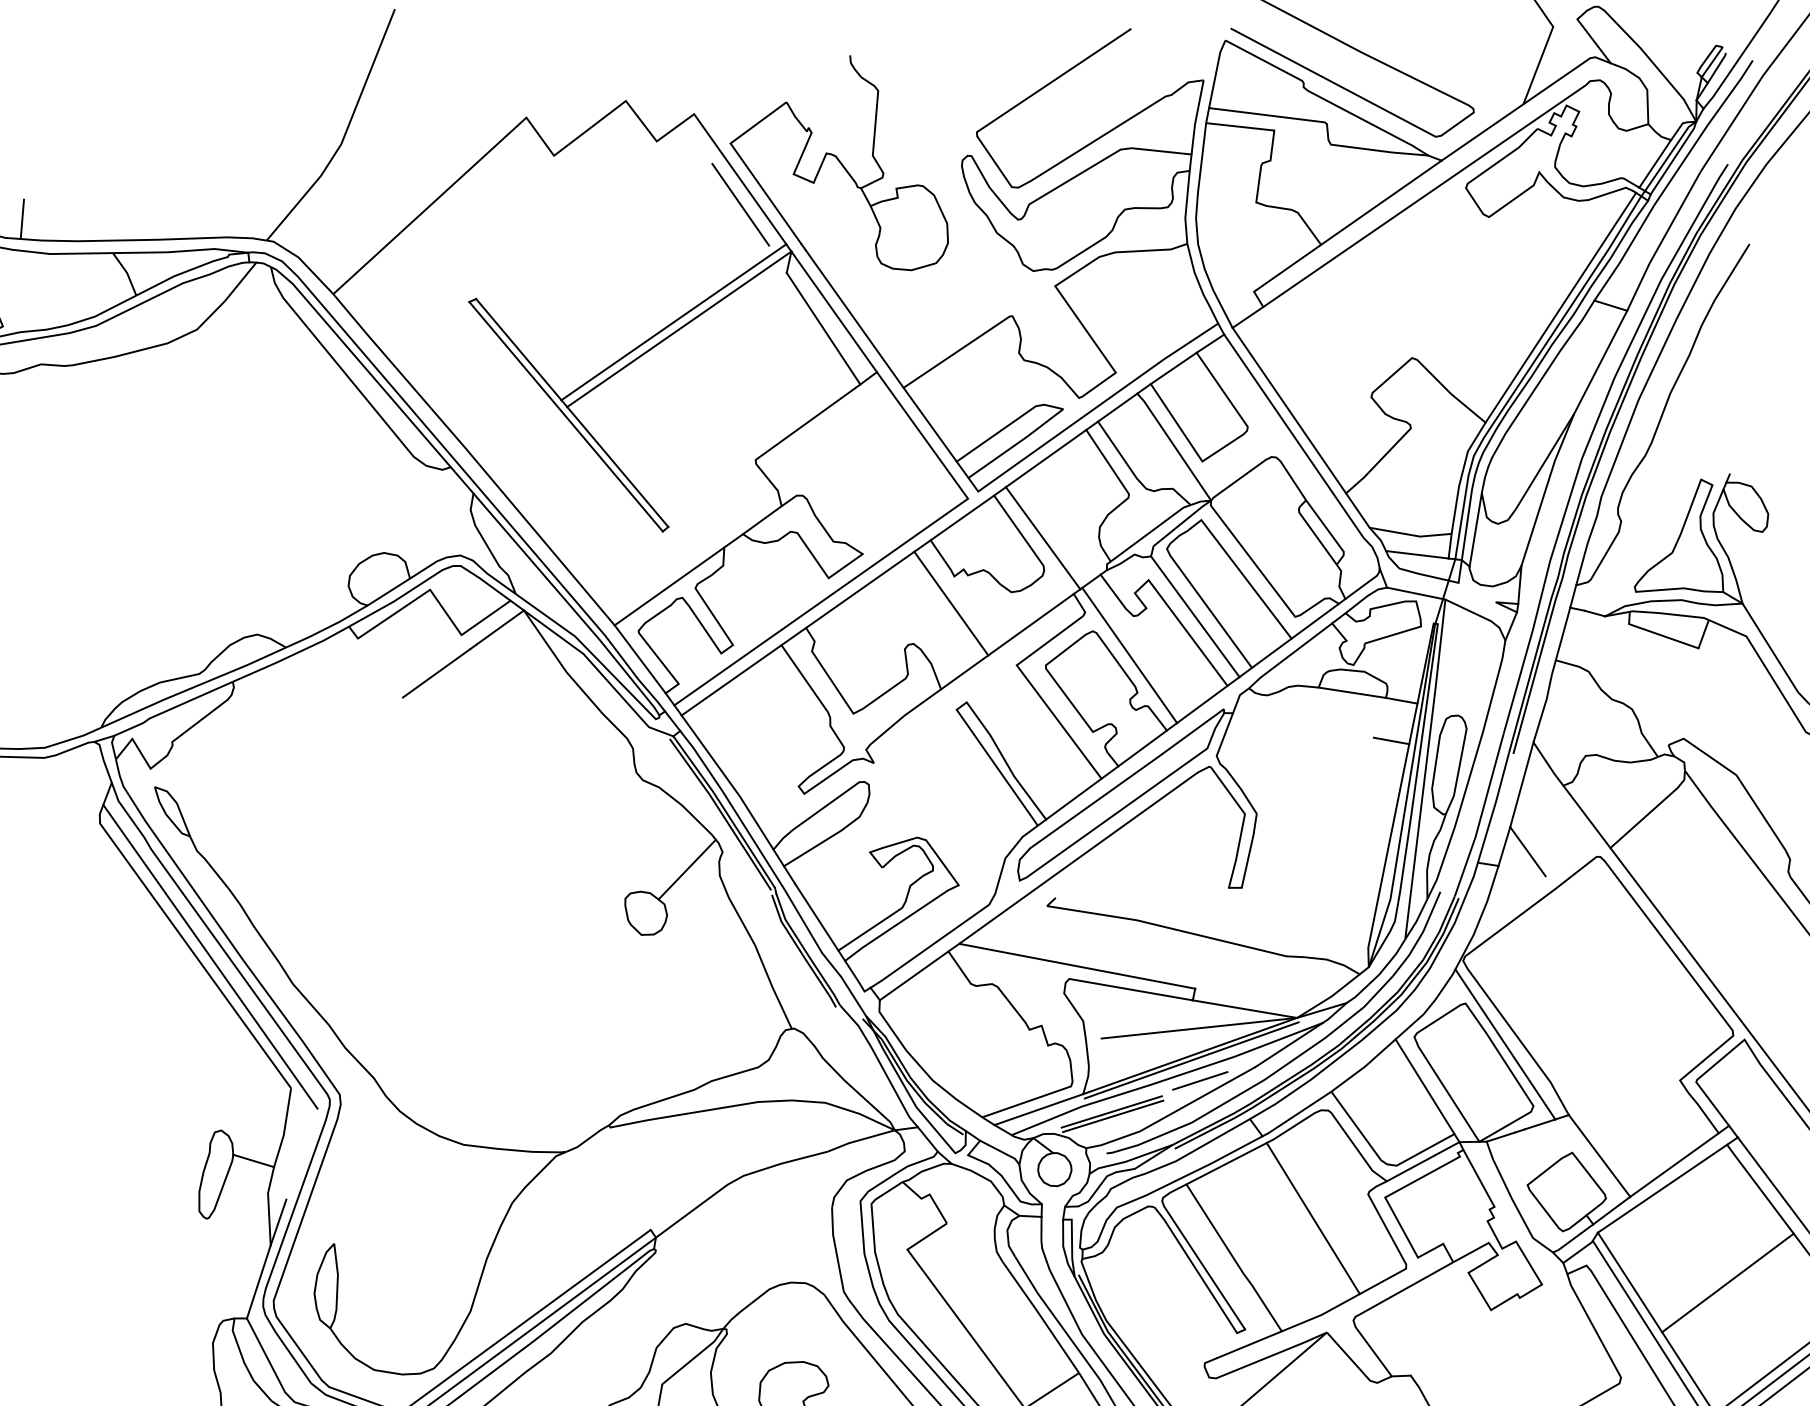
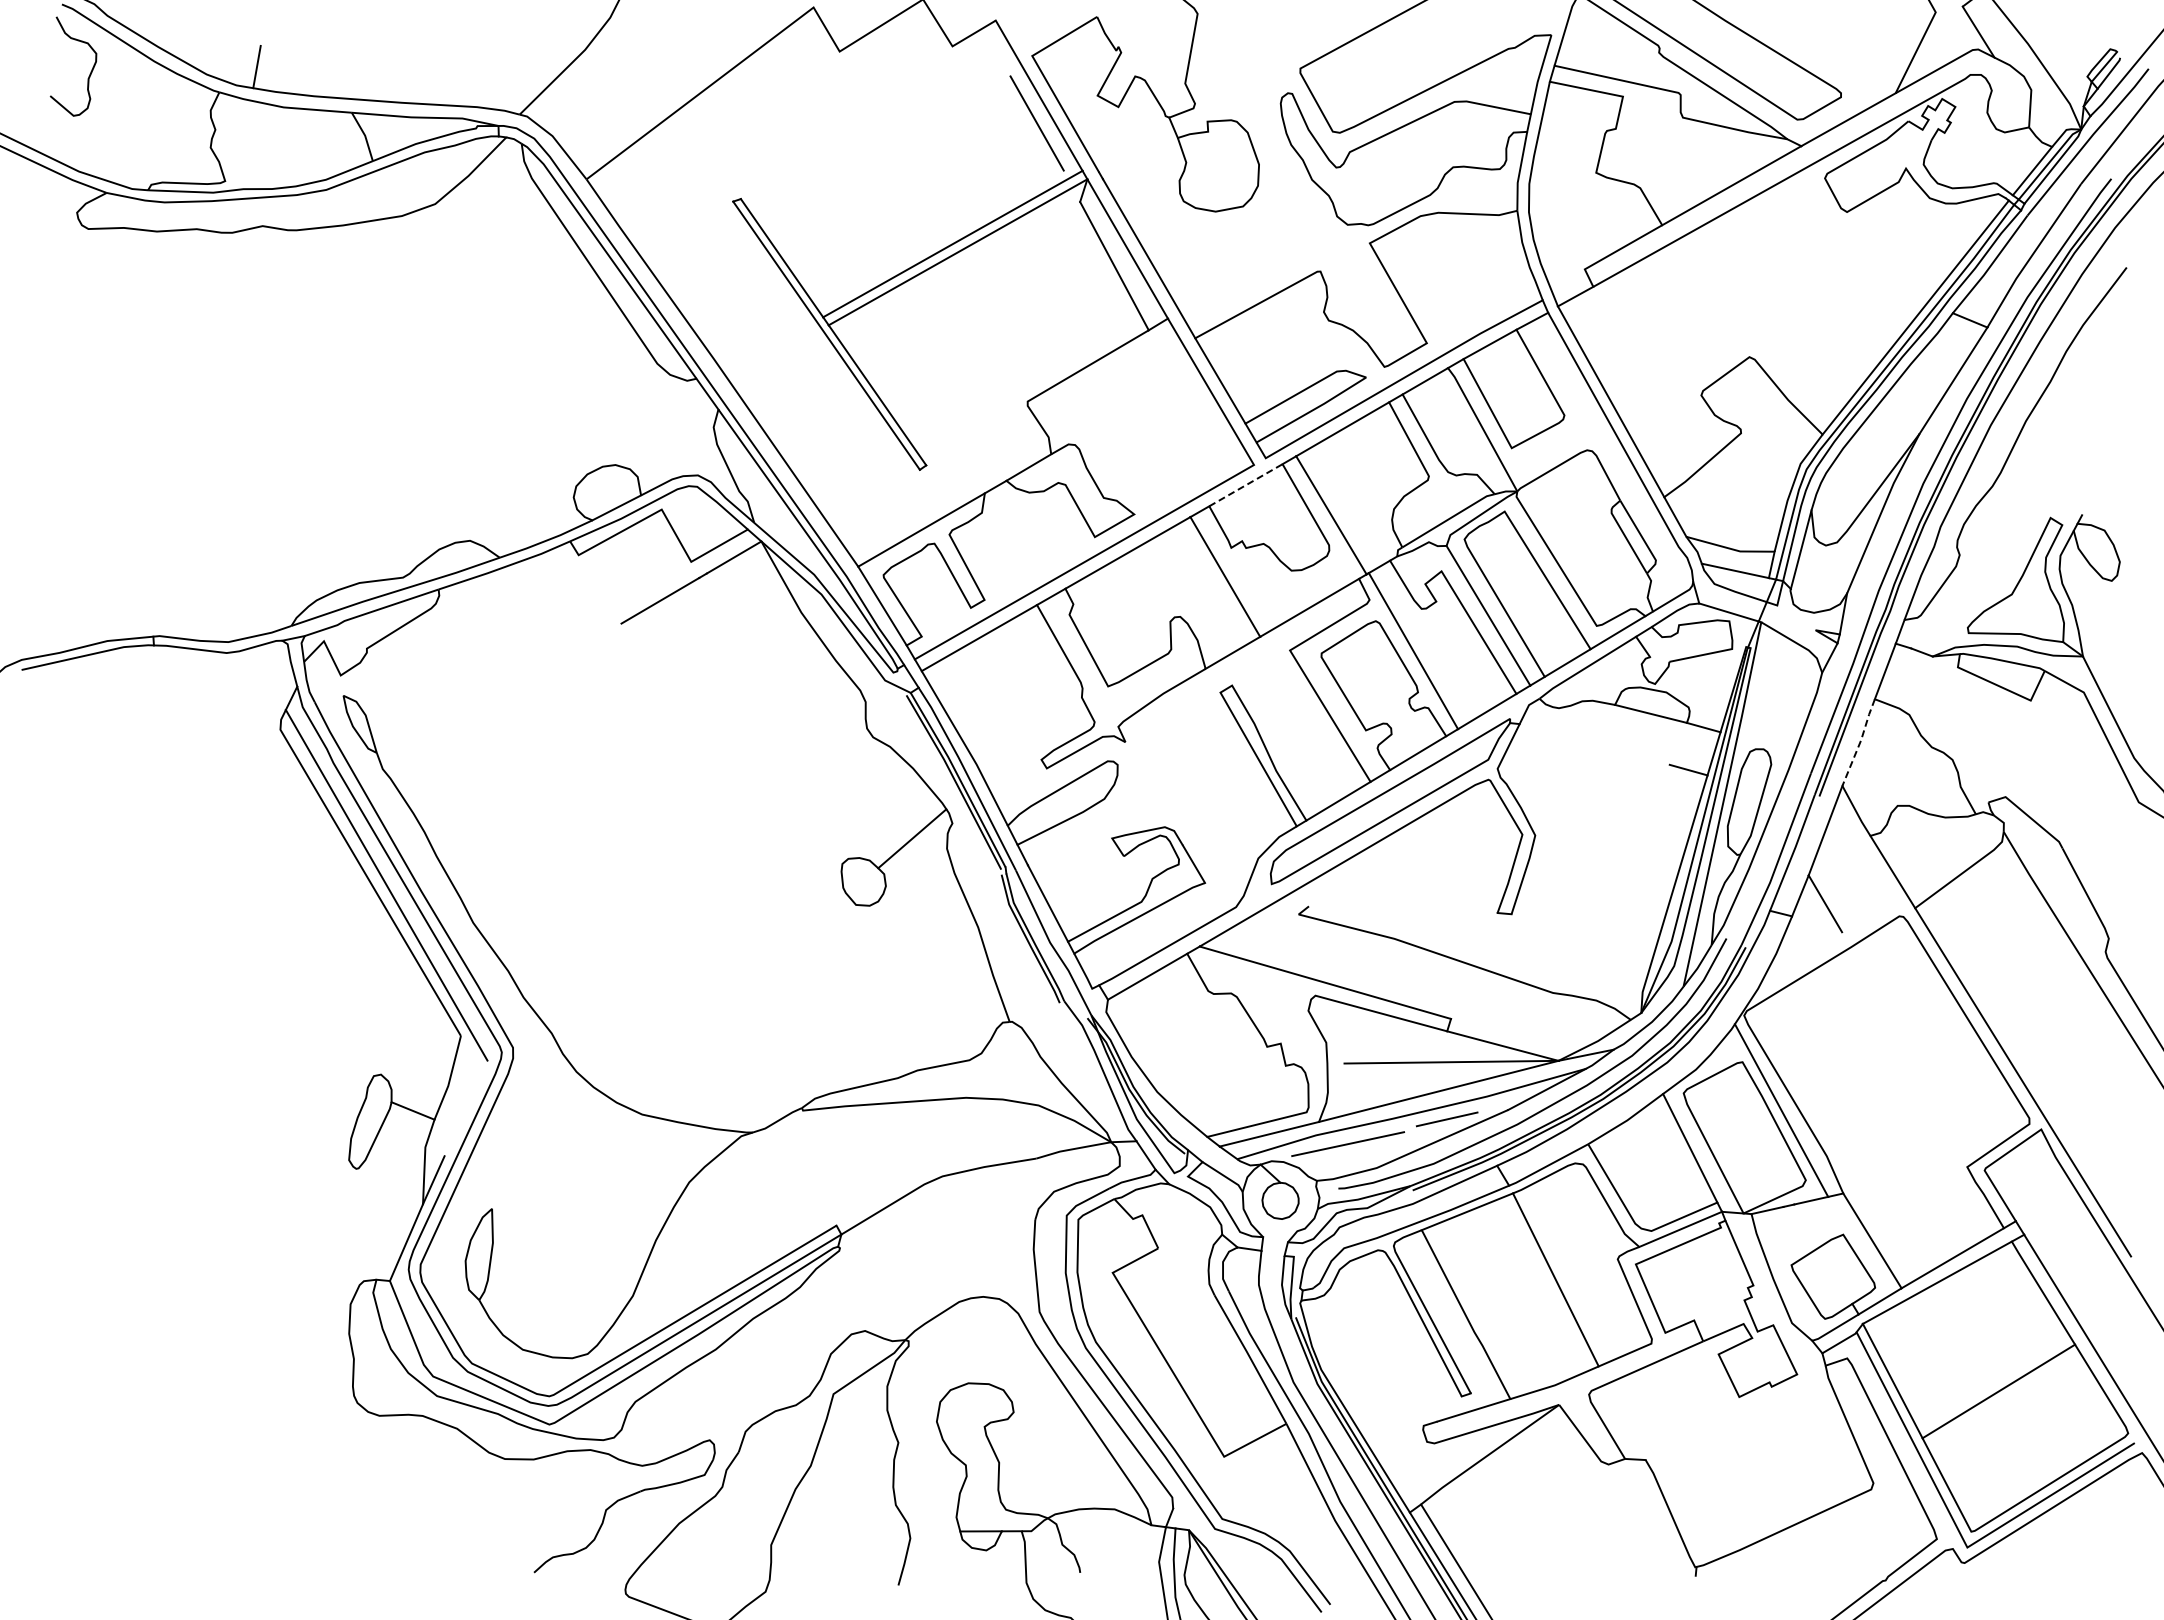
line: (962, 518) -> (1246, 485), solid -> dashed
line: (1546, 701) -> (1860, 742), solid -> dashed
line: (1191, 1059) -> (1439, 1095), removed
line: (1113, 1116) -> (1349, 1149), removed

